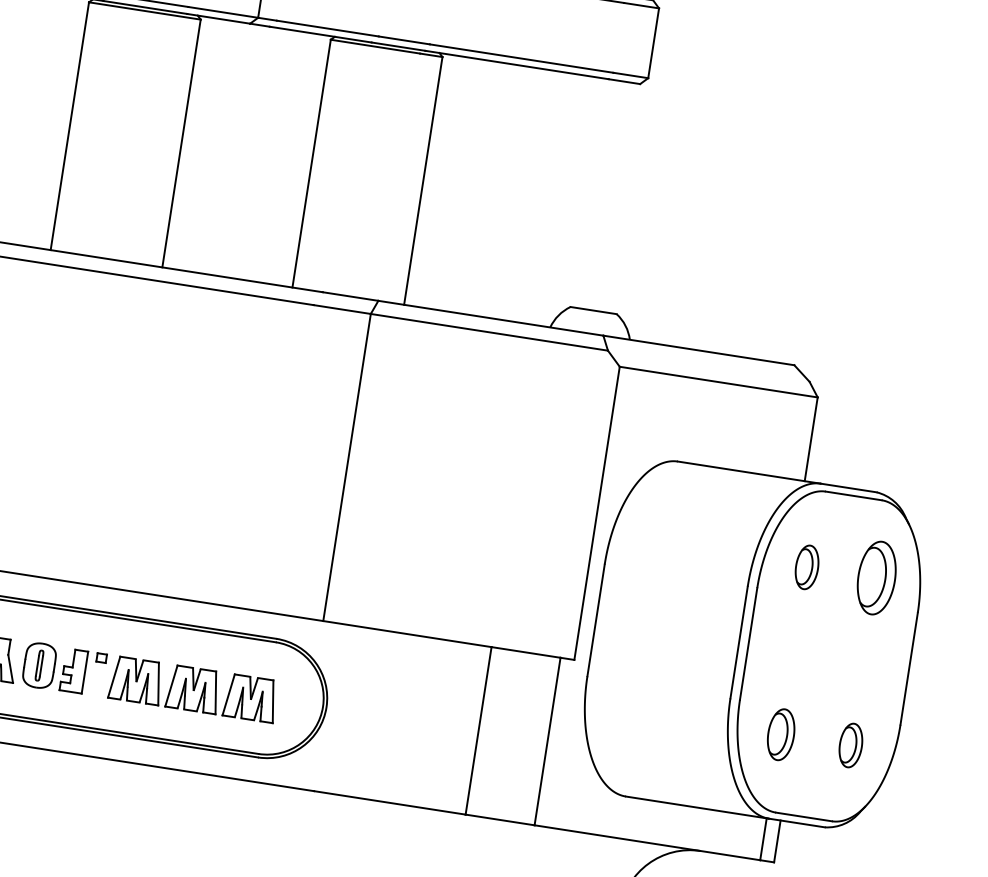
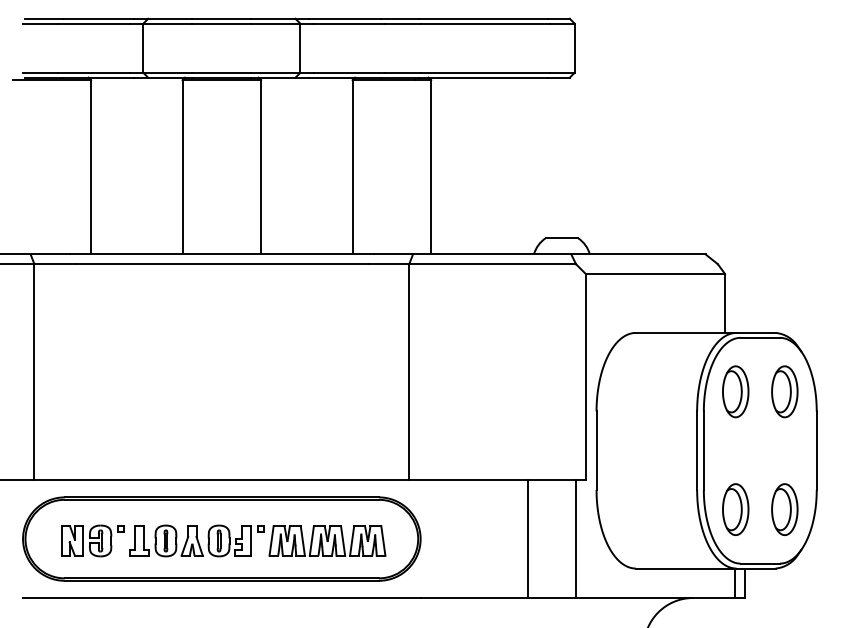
part: (806, 566) -> (735, 391), size x1.67
part: (780, 734) -> (735, 509), size x1.43
part: (850, 745) -> (784, 509), size x1.67

